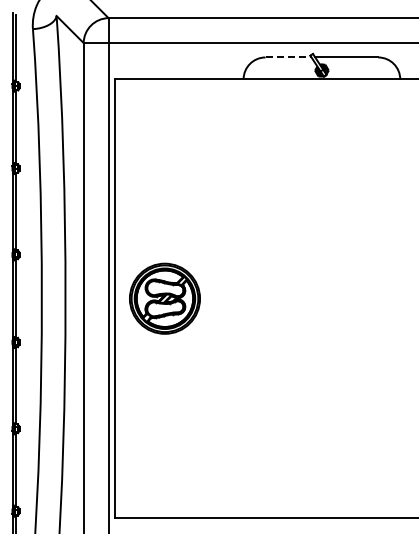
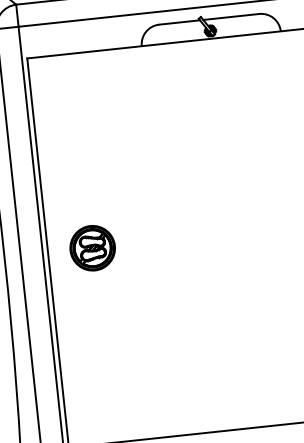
line: (289, 57) -> (180, 22), dashed -> solid
part: (164, 298) -> (92, 248), size x0.71

